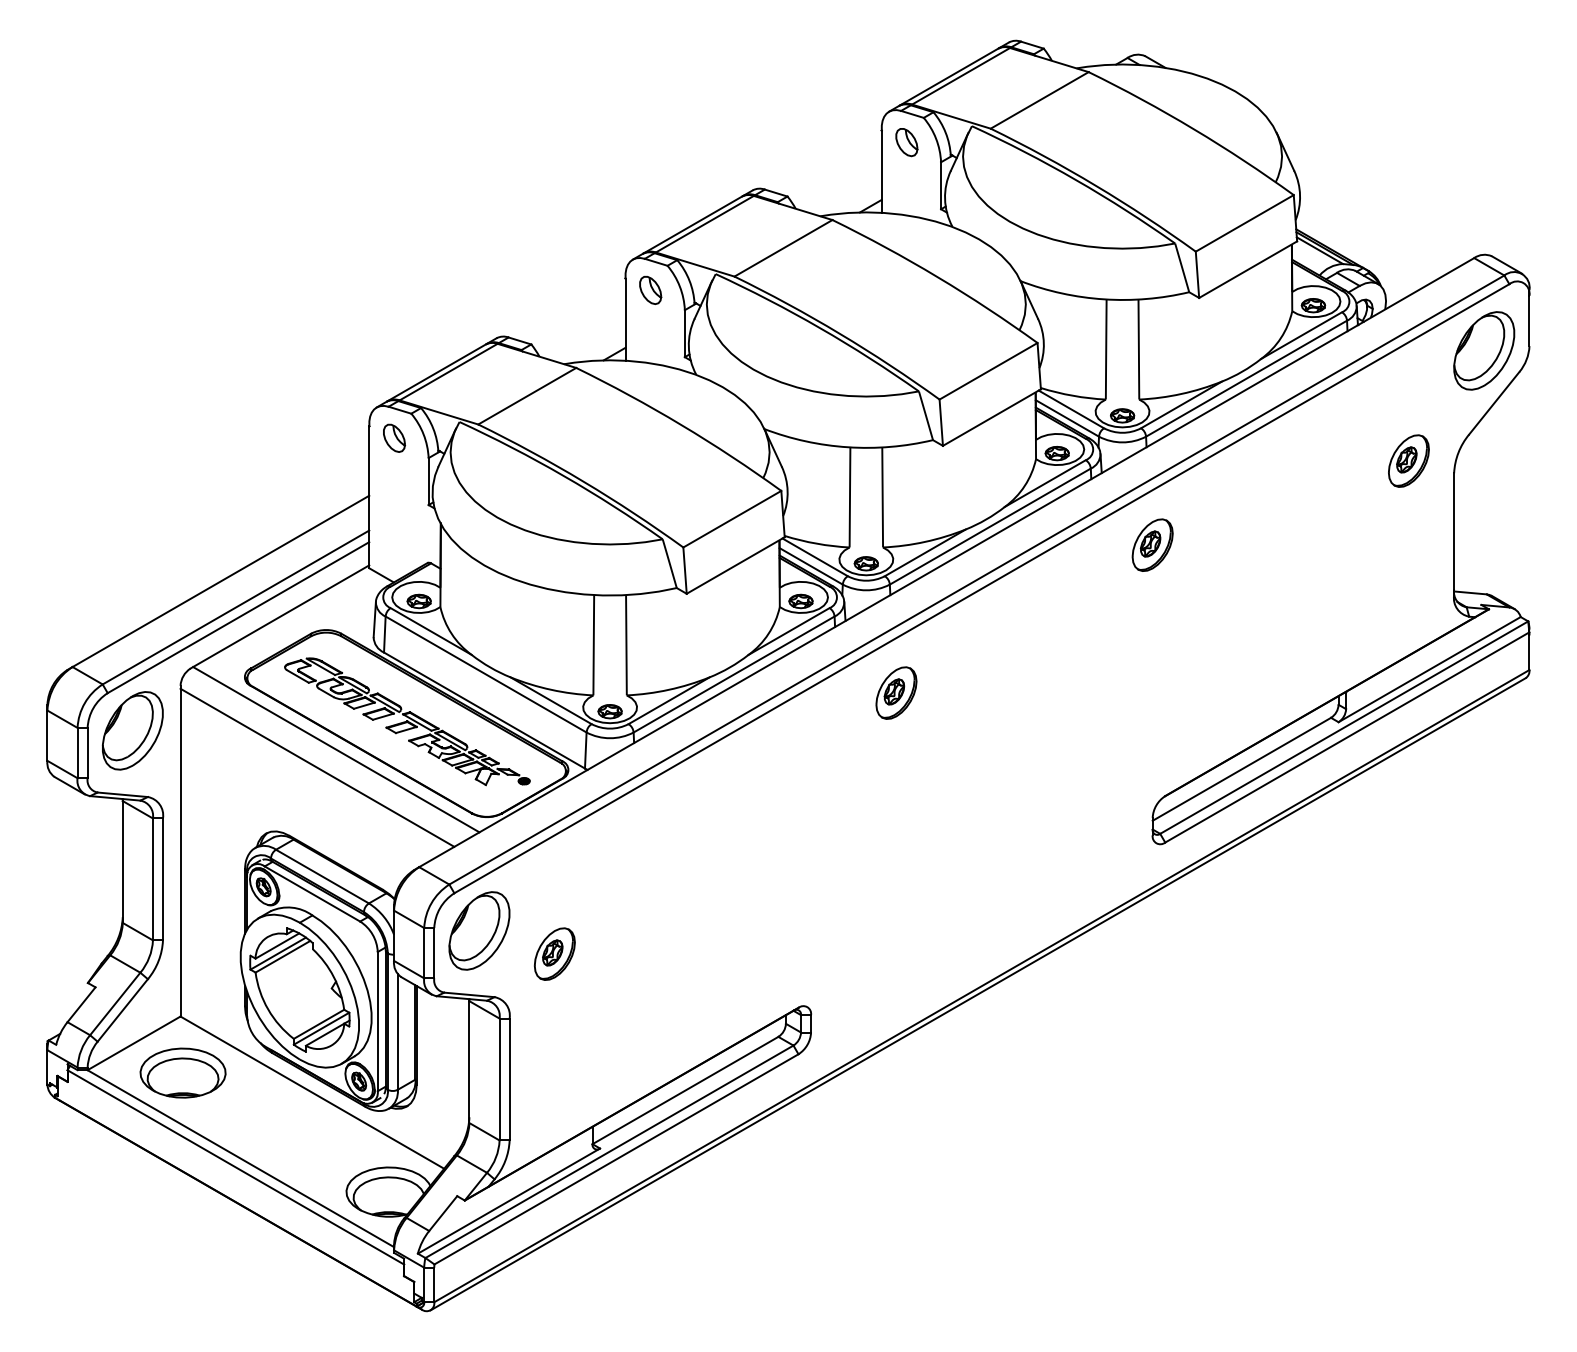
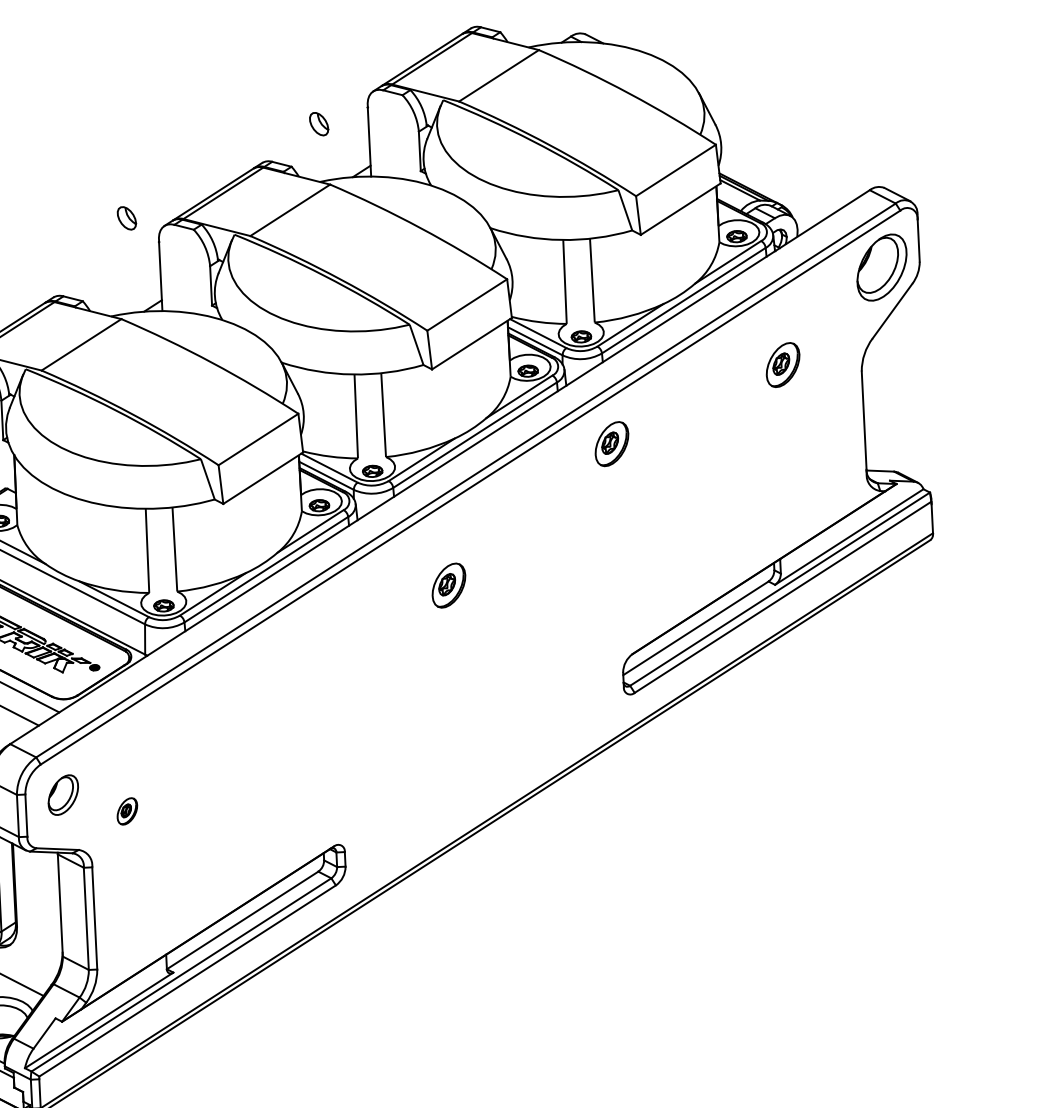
part: (906, 142) -> (318, 124), moved
part: (650, 290) -> (126, 218), moved
part: (1408, 460) -> (782, 364), moved
part: (896, 692) -> (448, 585), moved
part: (479, 930) -> (63, 794), size x0.6
part: (554, 953) -> (127, 810), size x0.6

